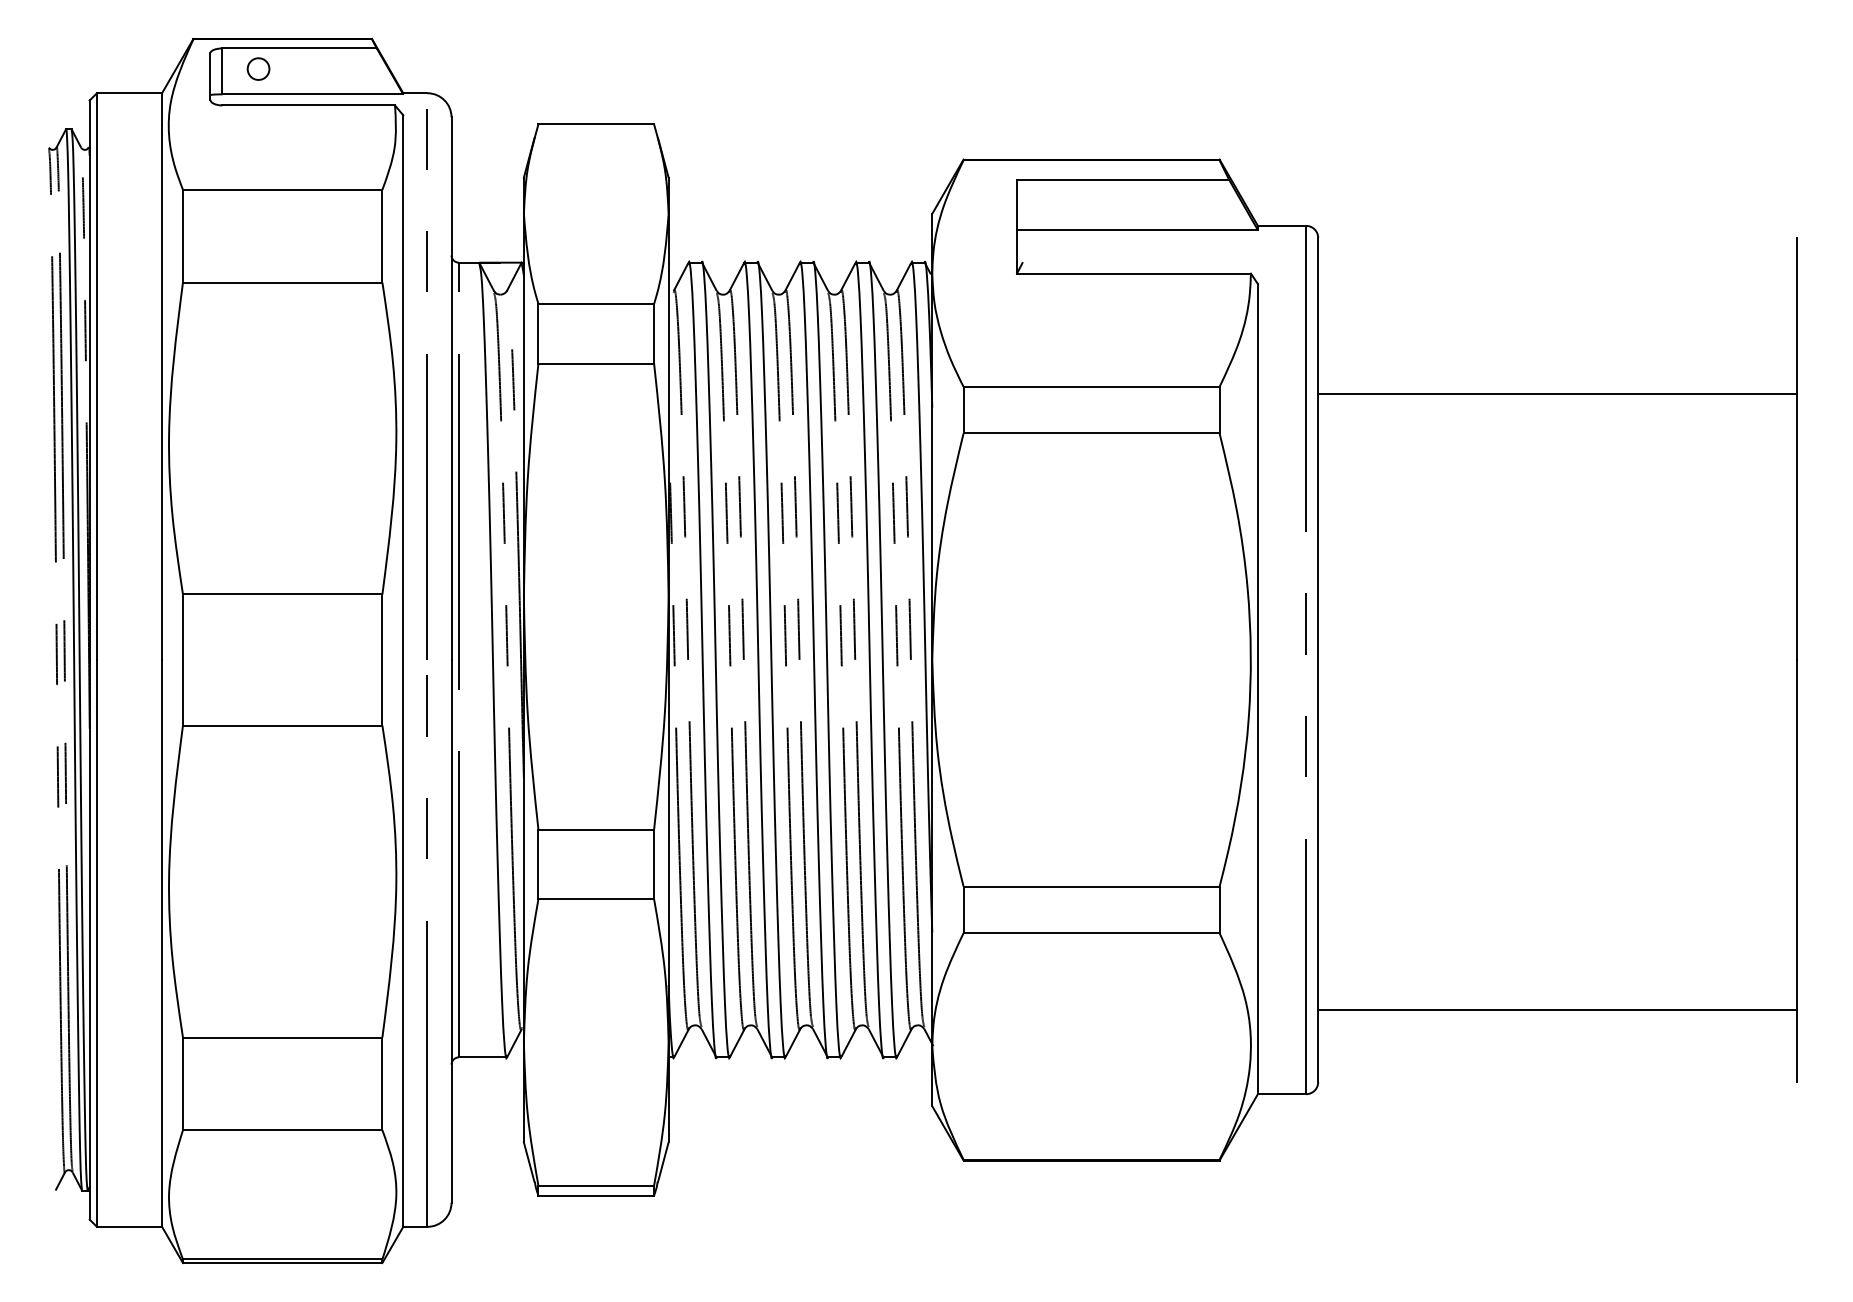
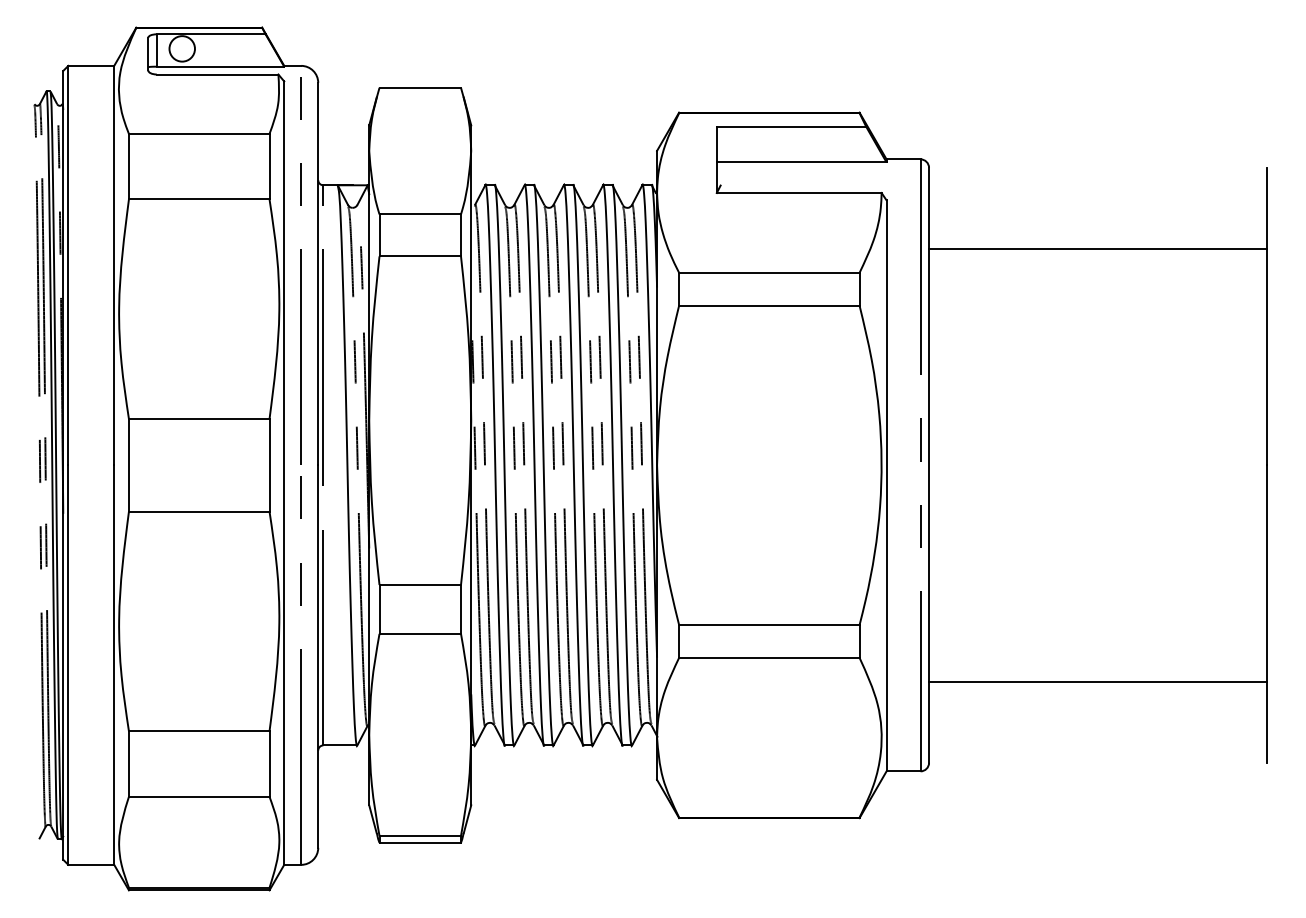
circle: (258, 69) -> (182, 49), size x1.67
line: (1557, 393) -> (1097, 248), moved
line: (1557, 1009) -> (1097, 682), moved

